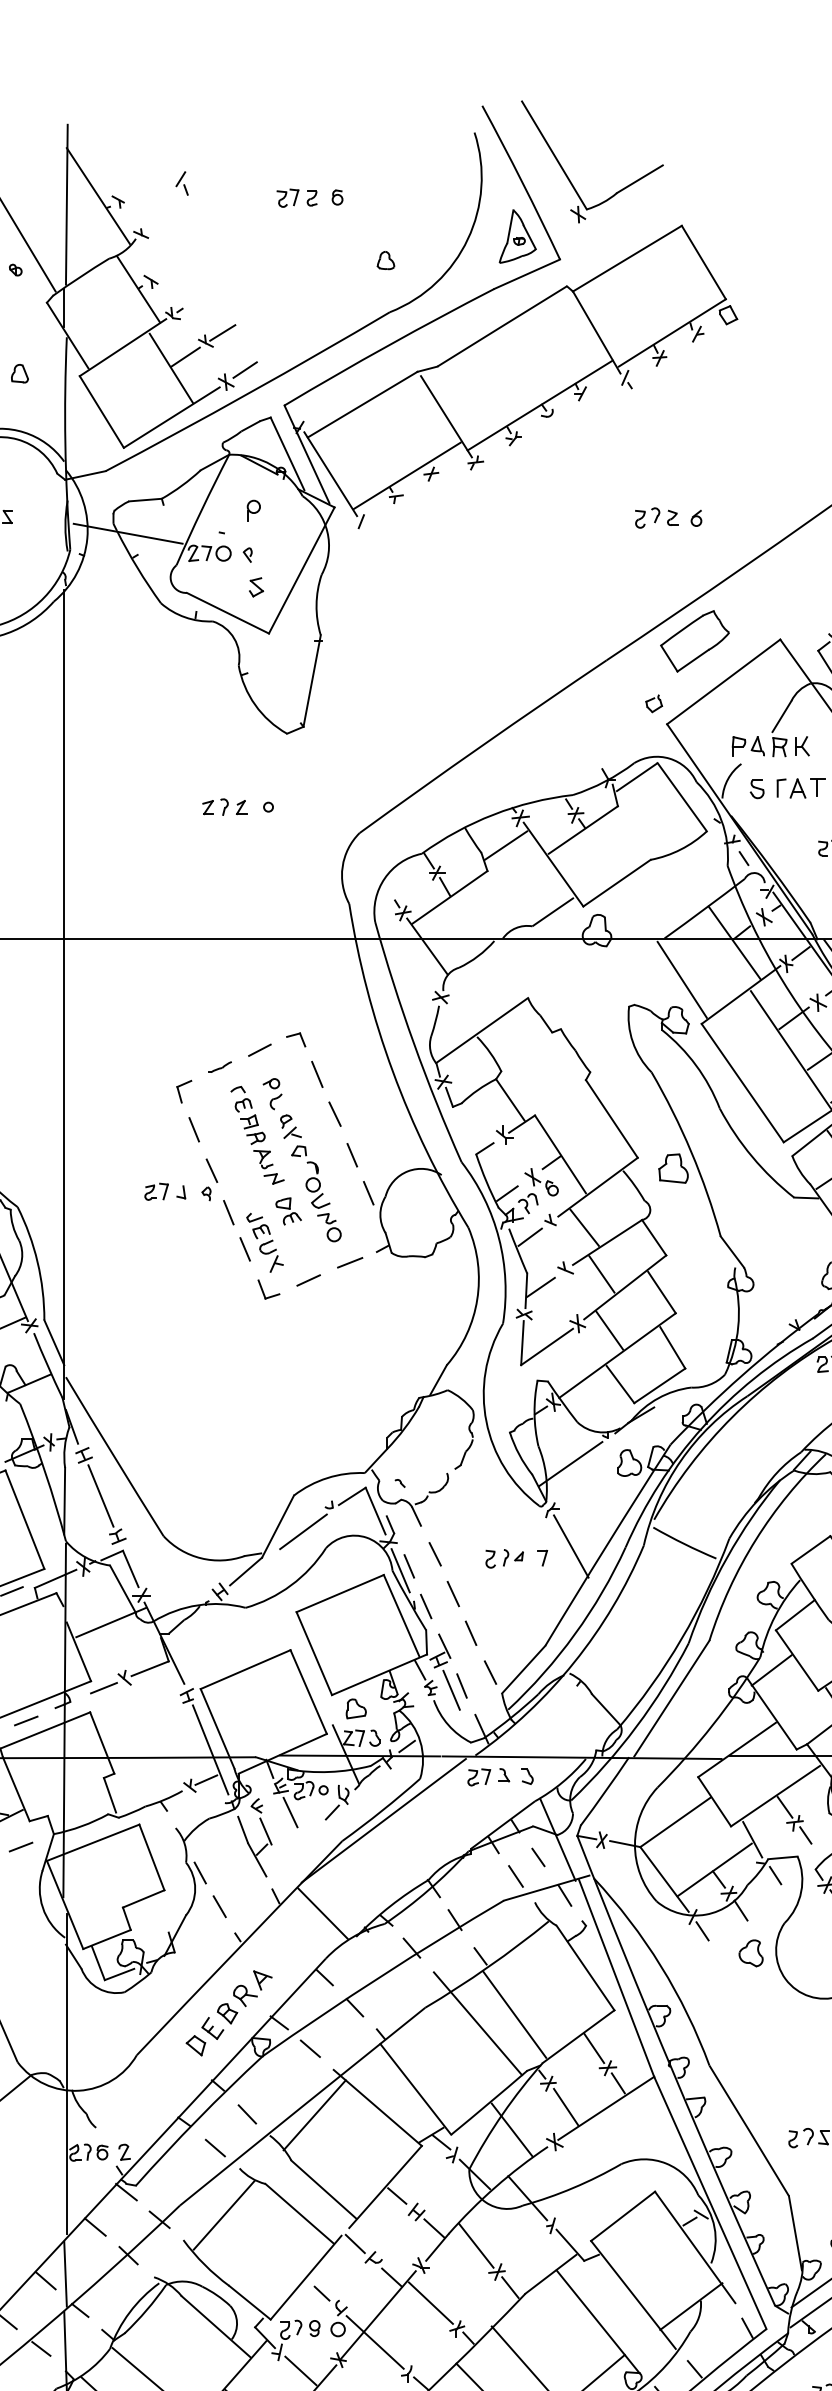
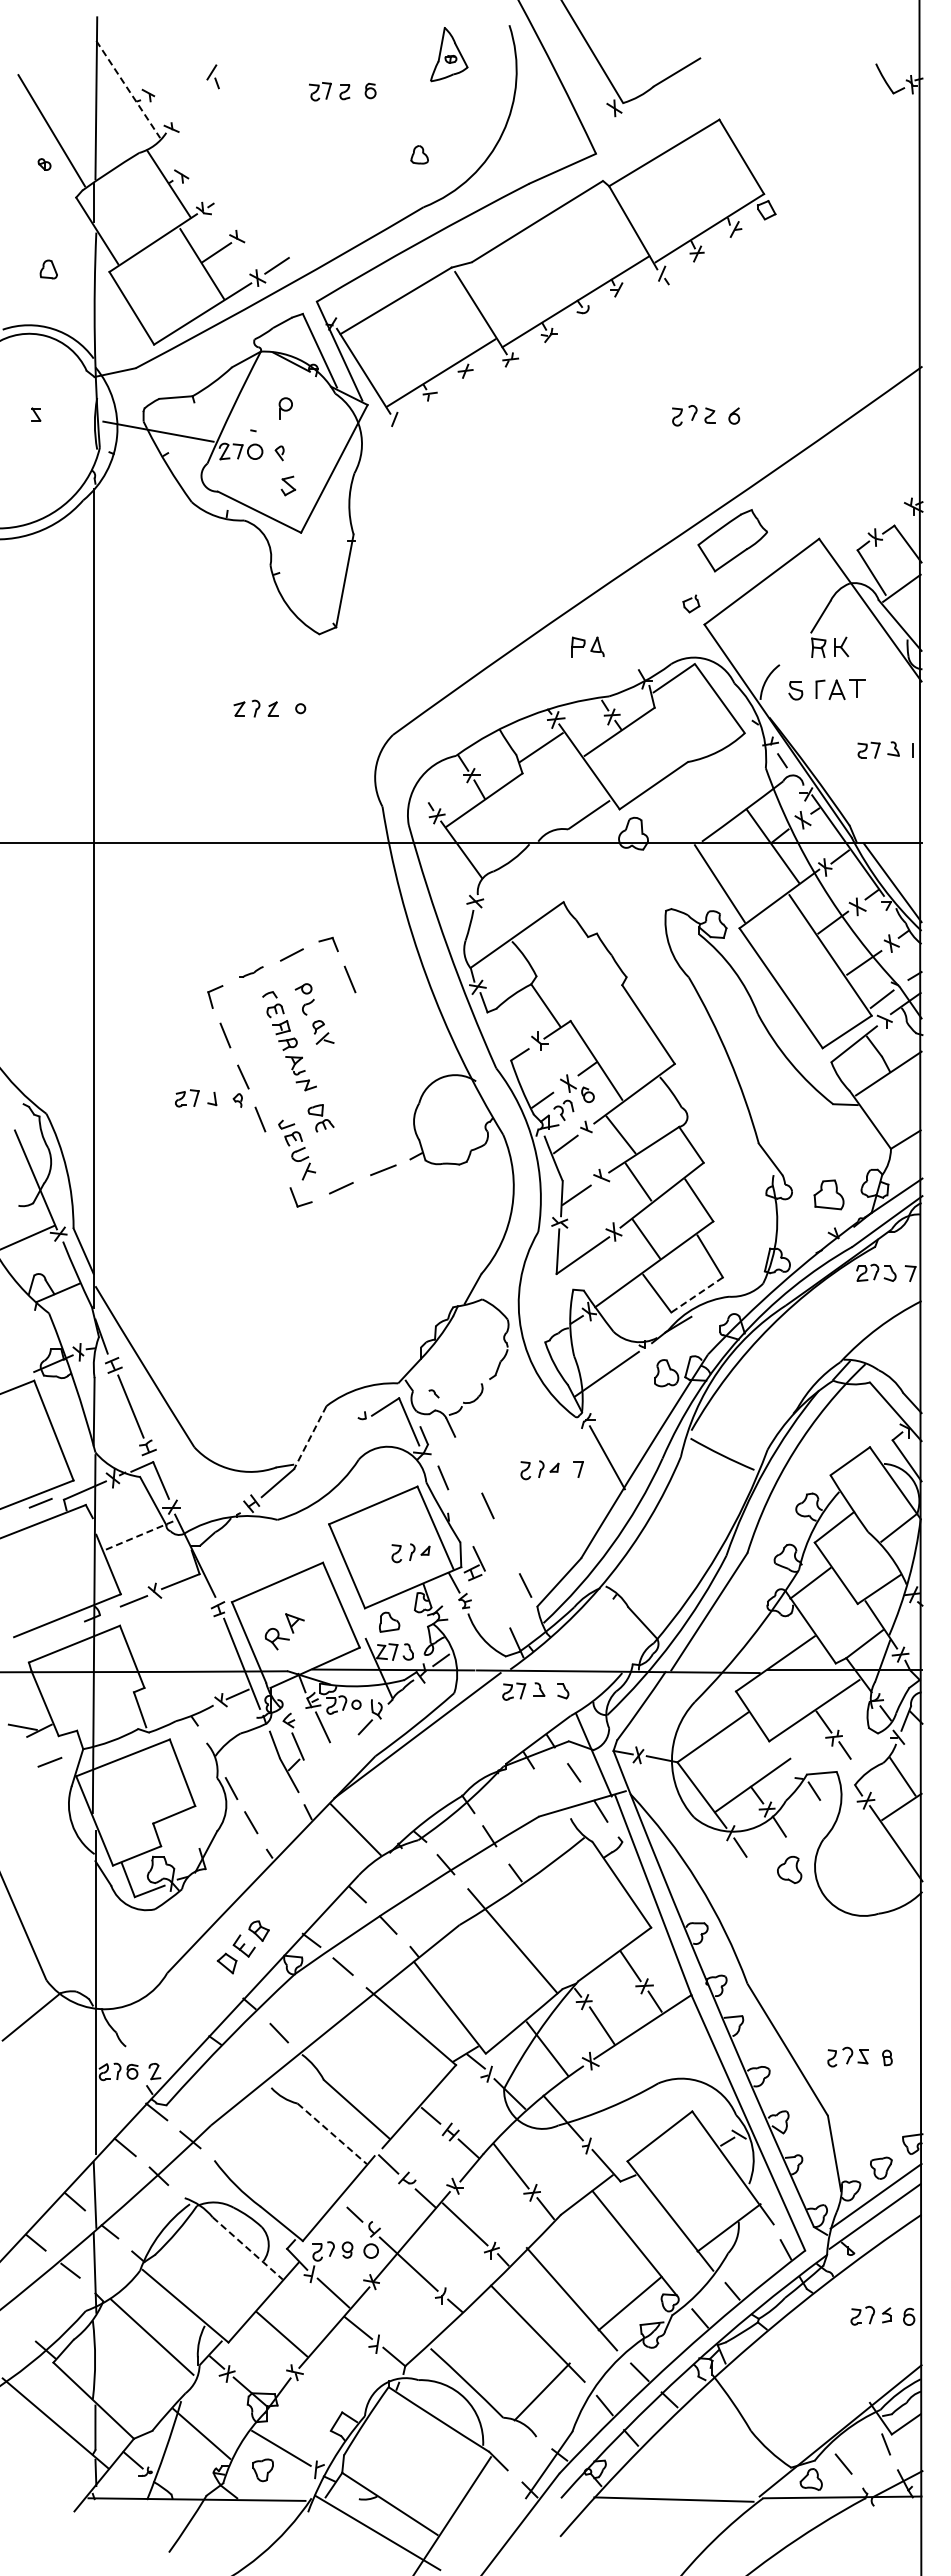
line: (98, 196) -> (128, 89), solid -> dashed
part: (518, 236) -> (449, 54), moved
line: (222, 333) -> (254, 228), removed
part: (748, 745) -> (587, 646), moved
line: (334, 1113) -> (367, 1019), removed
line: (352, 1154) -> (385, 1060), removed
part: (673, 1168) -> (828, 1194), moved
line: (369, 1192) -> (402, 1099), removed
part: (315, 1193) -> (348, 1100), removed
line: (244, 1249) -> (276, 1156), removed
line: (659, 1386) -> (696, 1295), solid -> dashed
line: (278, 1527) -> (310, 1438), solid -> dashed
line: (302, 1531) -> (335, 1442), removed
line: (435, 1554) -> (469, 1465), removed
line: (400, 1570) -> (434, 1482), removed
line: (426, 1606) -> (460, 1518), removed
line: (111, 1622) -> (141, 1534), solid -> dashed
line: (470, 1633) -> (505, 1545), removed
part: (376, 1641) -> (410, 1553), added
line: (461, 1685) -> (496, 1598), removed
line: (450, 1690) -> (485, 1603), removed
line: (25, 1720) -> (54, 1634), removed
line: (751, 1839) -> (790, 1754), removed
line: (516, 1875) -> (551, 1791), removed
part: (252, 1988) -> (284, 1631), moved
line: (515, 2014) -> (550, 1931), removed
line: (314, 2114) -> (347, 2033), removed
line: (215, 2147) -> (246, 2066), removed
line: (299, 2213) -> (332, 2133), solid -> dashed
line: (223, 2215) -> (255, 2135), removed
line: (216, 2326) -> (247, 2248), solid -> dashed

